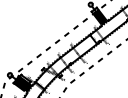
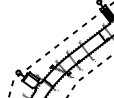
fill: (23, 84) -> (32, 82), removed

